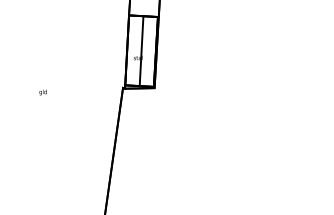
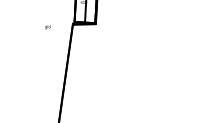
text: (42, 92) -> (47, 27), moved

